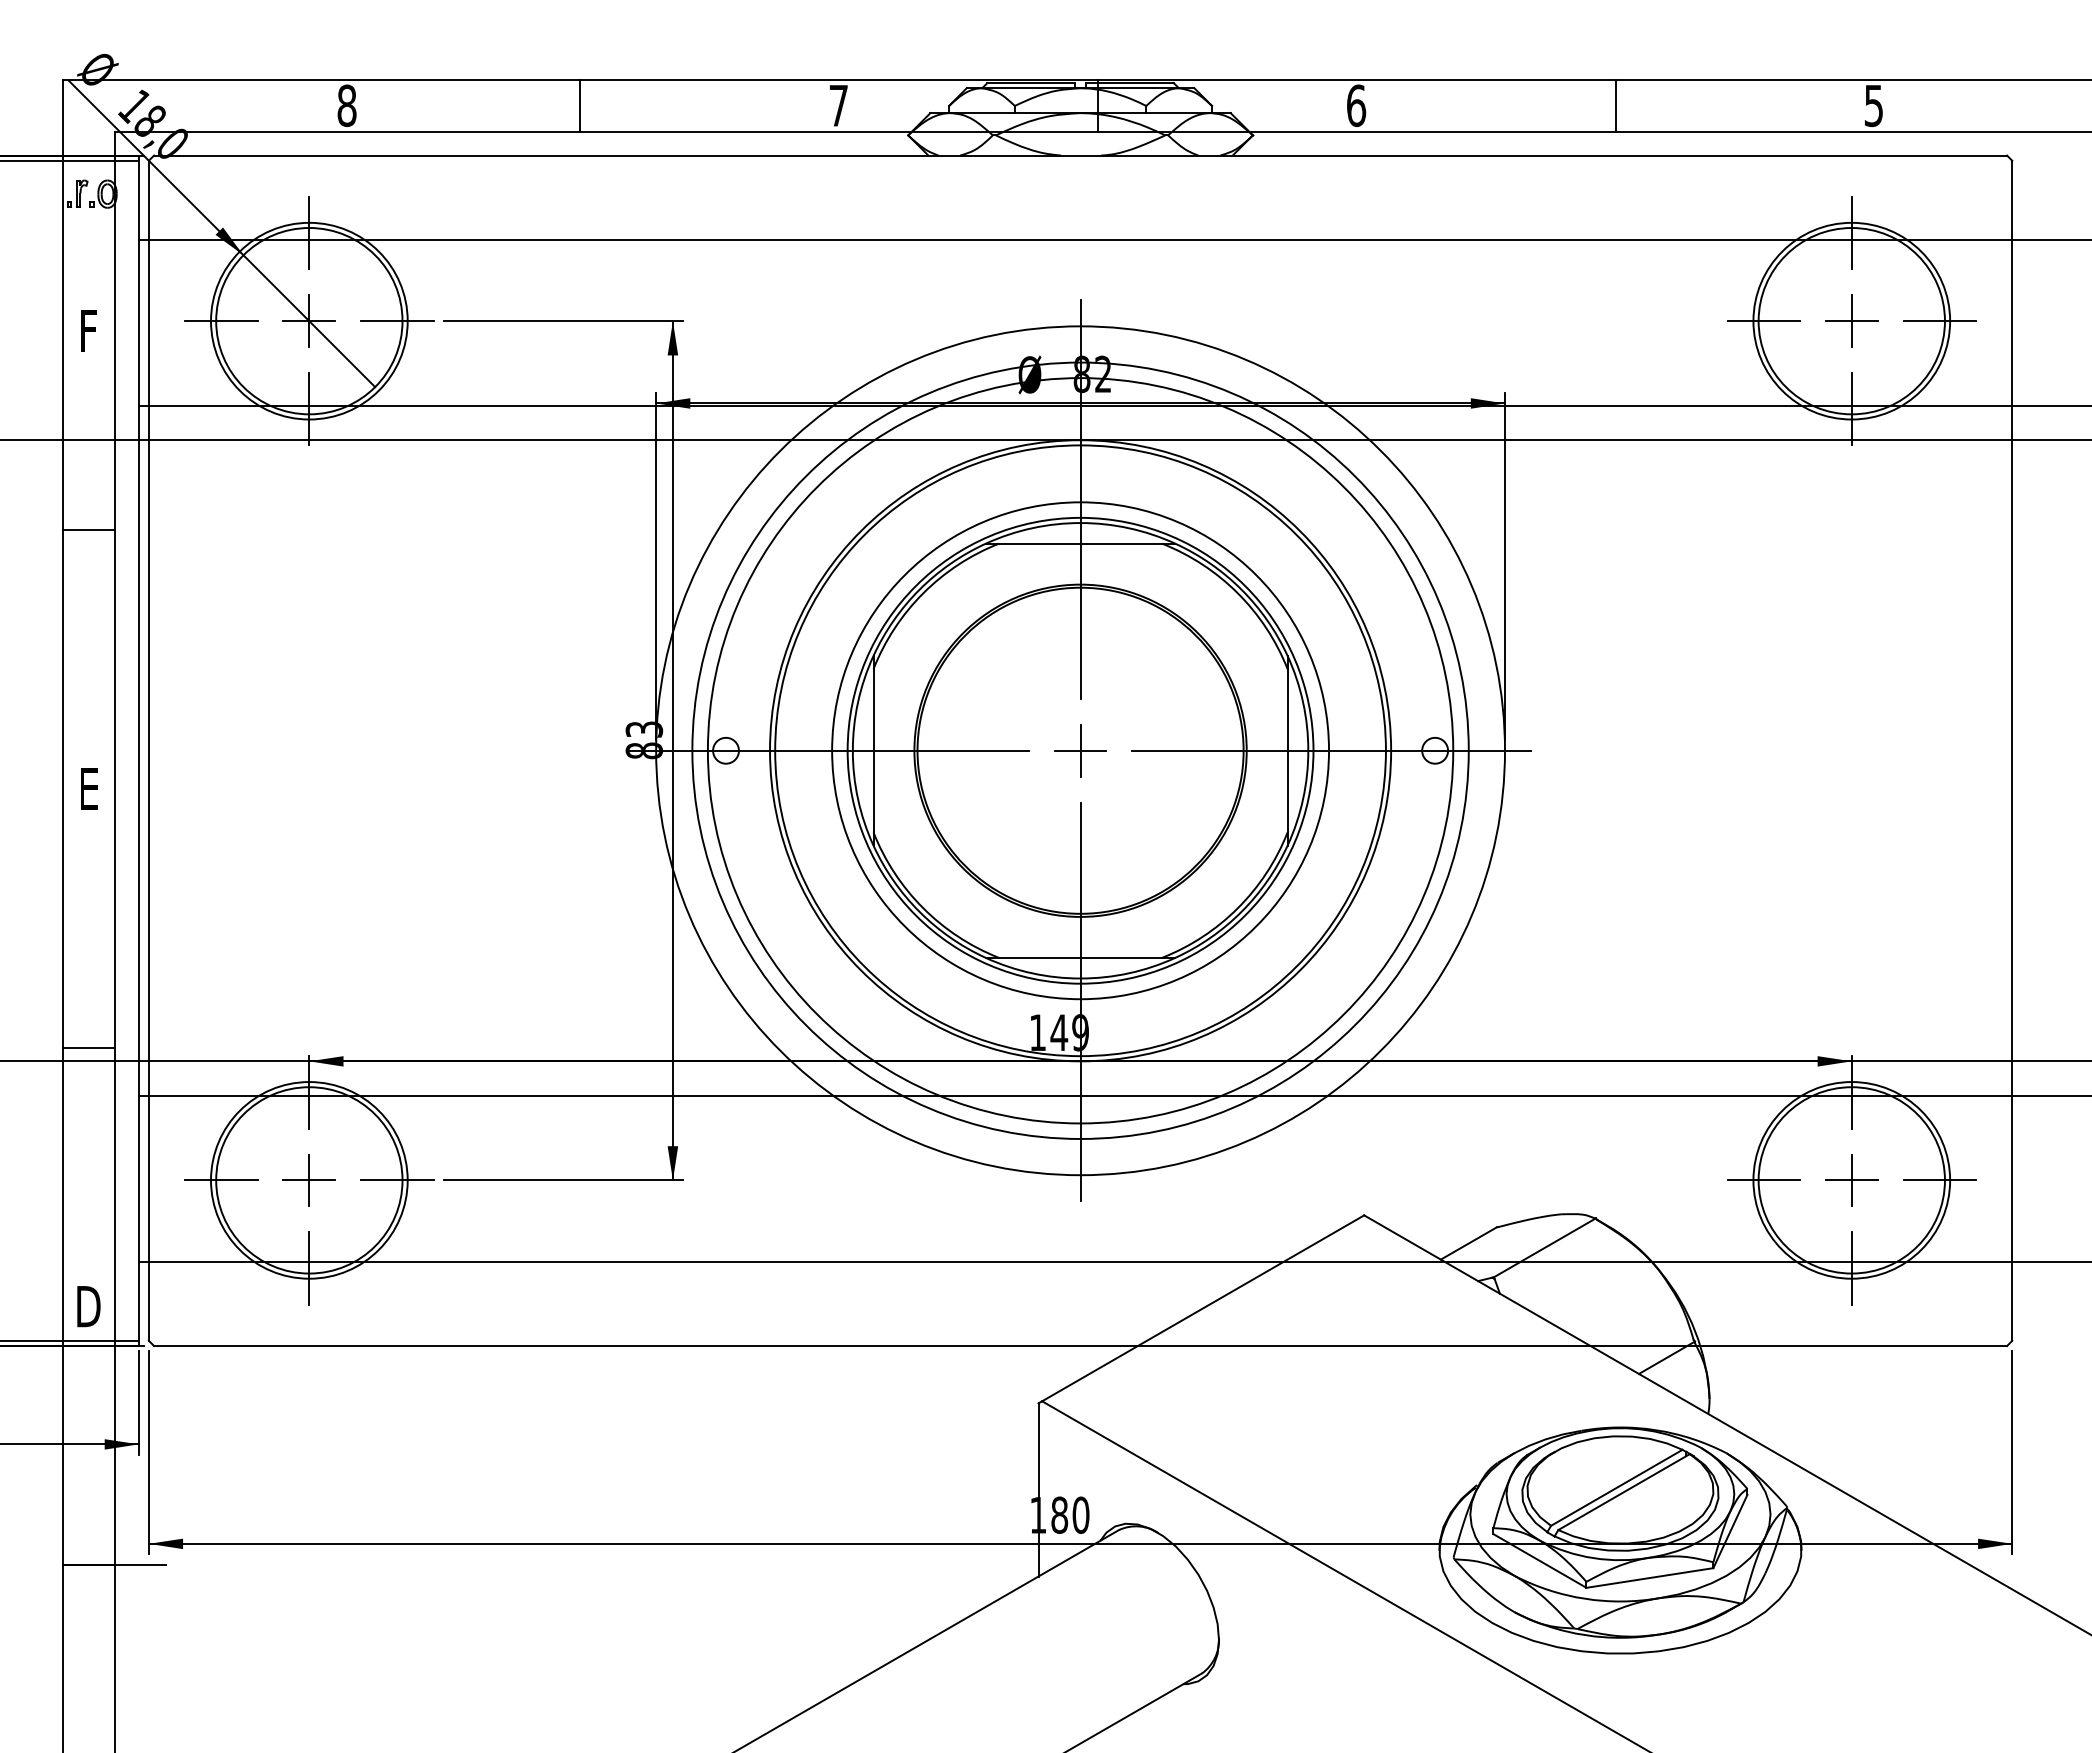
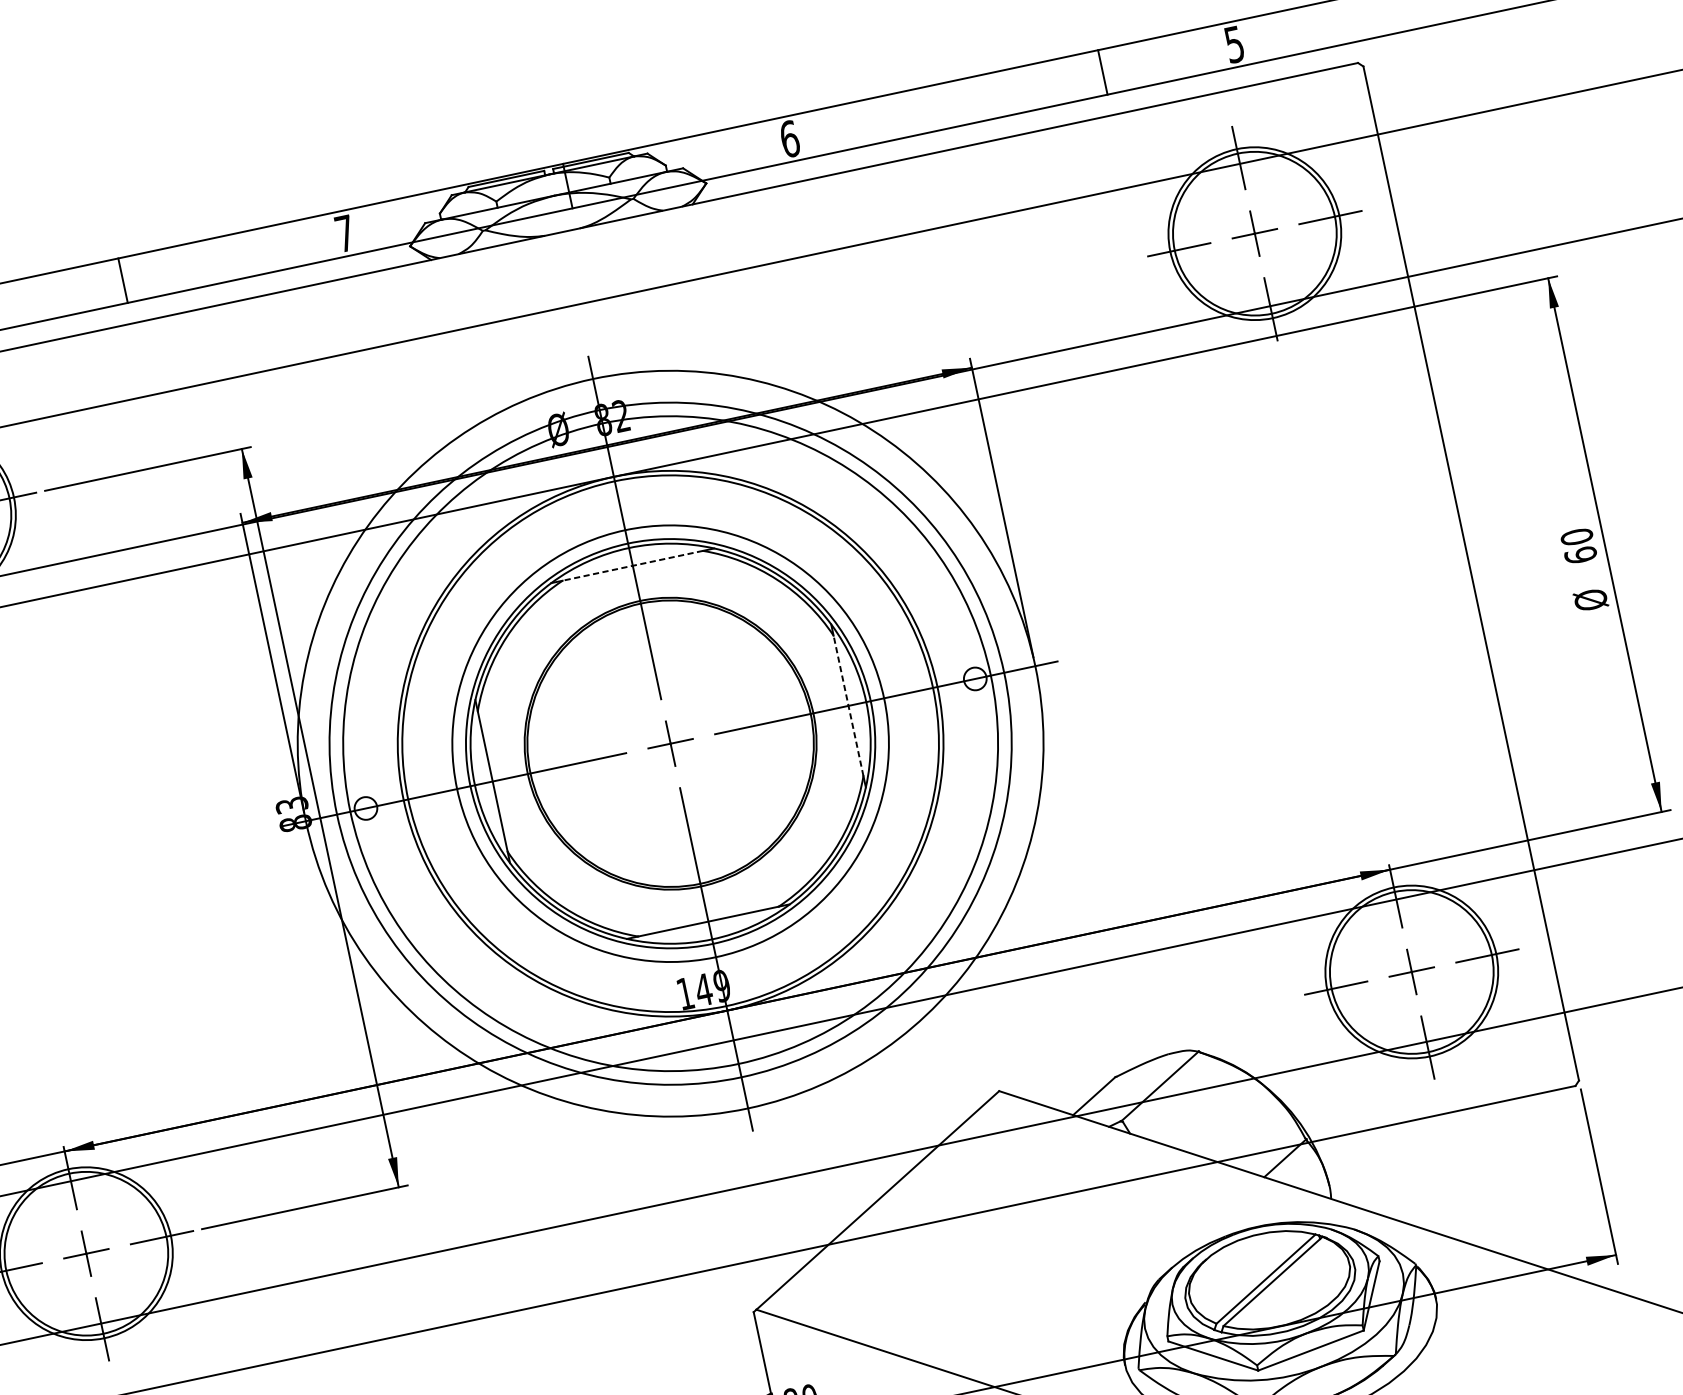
line: (1615, 105) -> (1102, 72), moved
line: (1080, 543) -> (632, 565), solid -> dashed
line: (1287, 750) -> (848, 705), solid -> dashed

